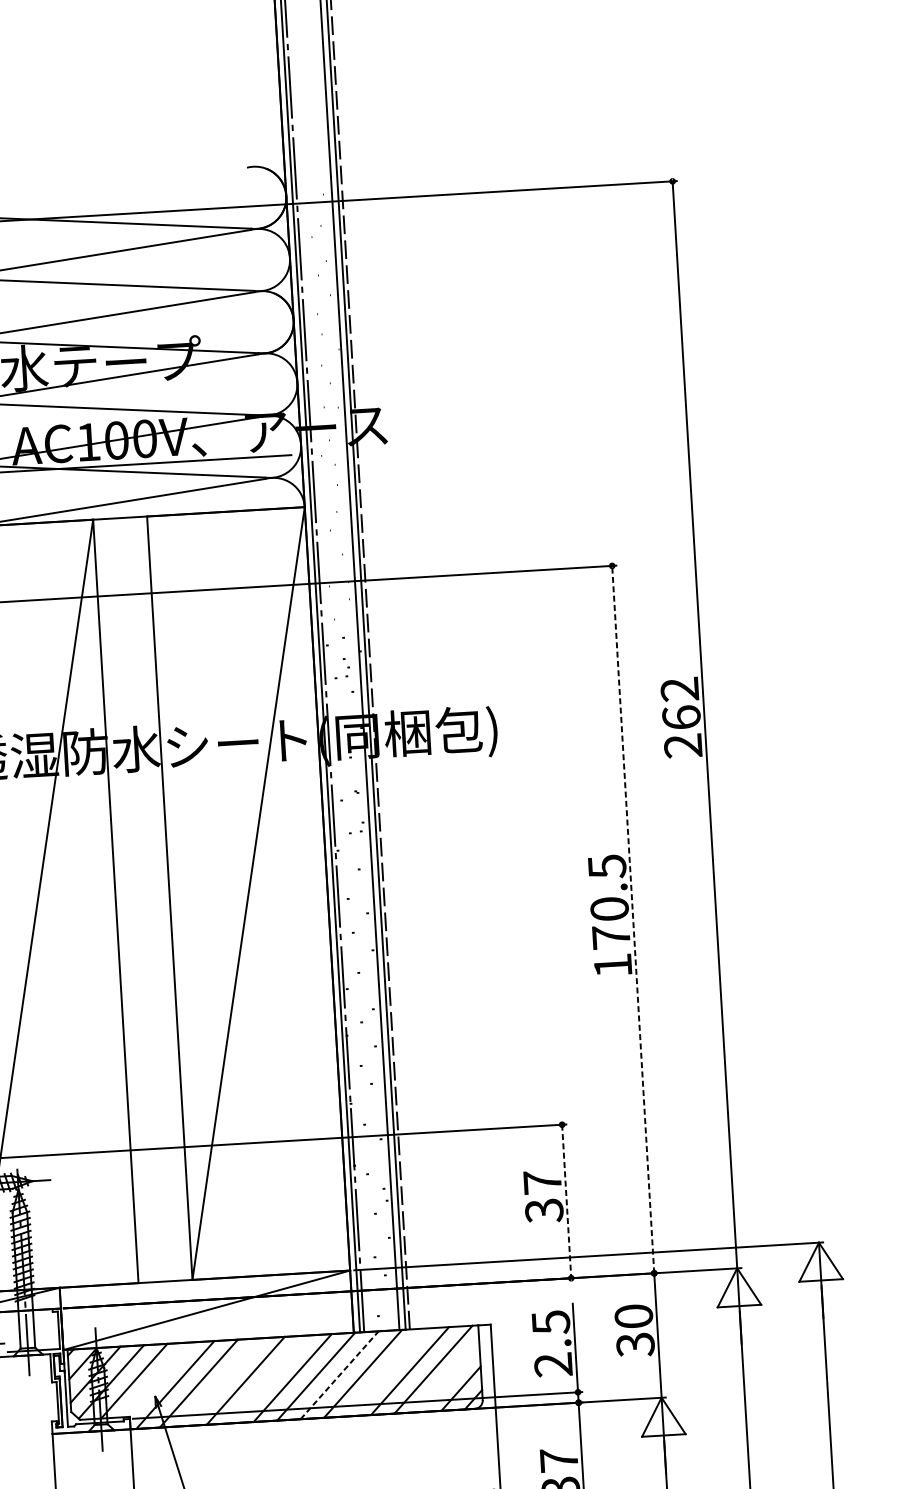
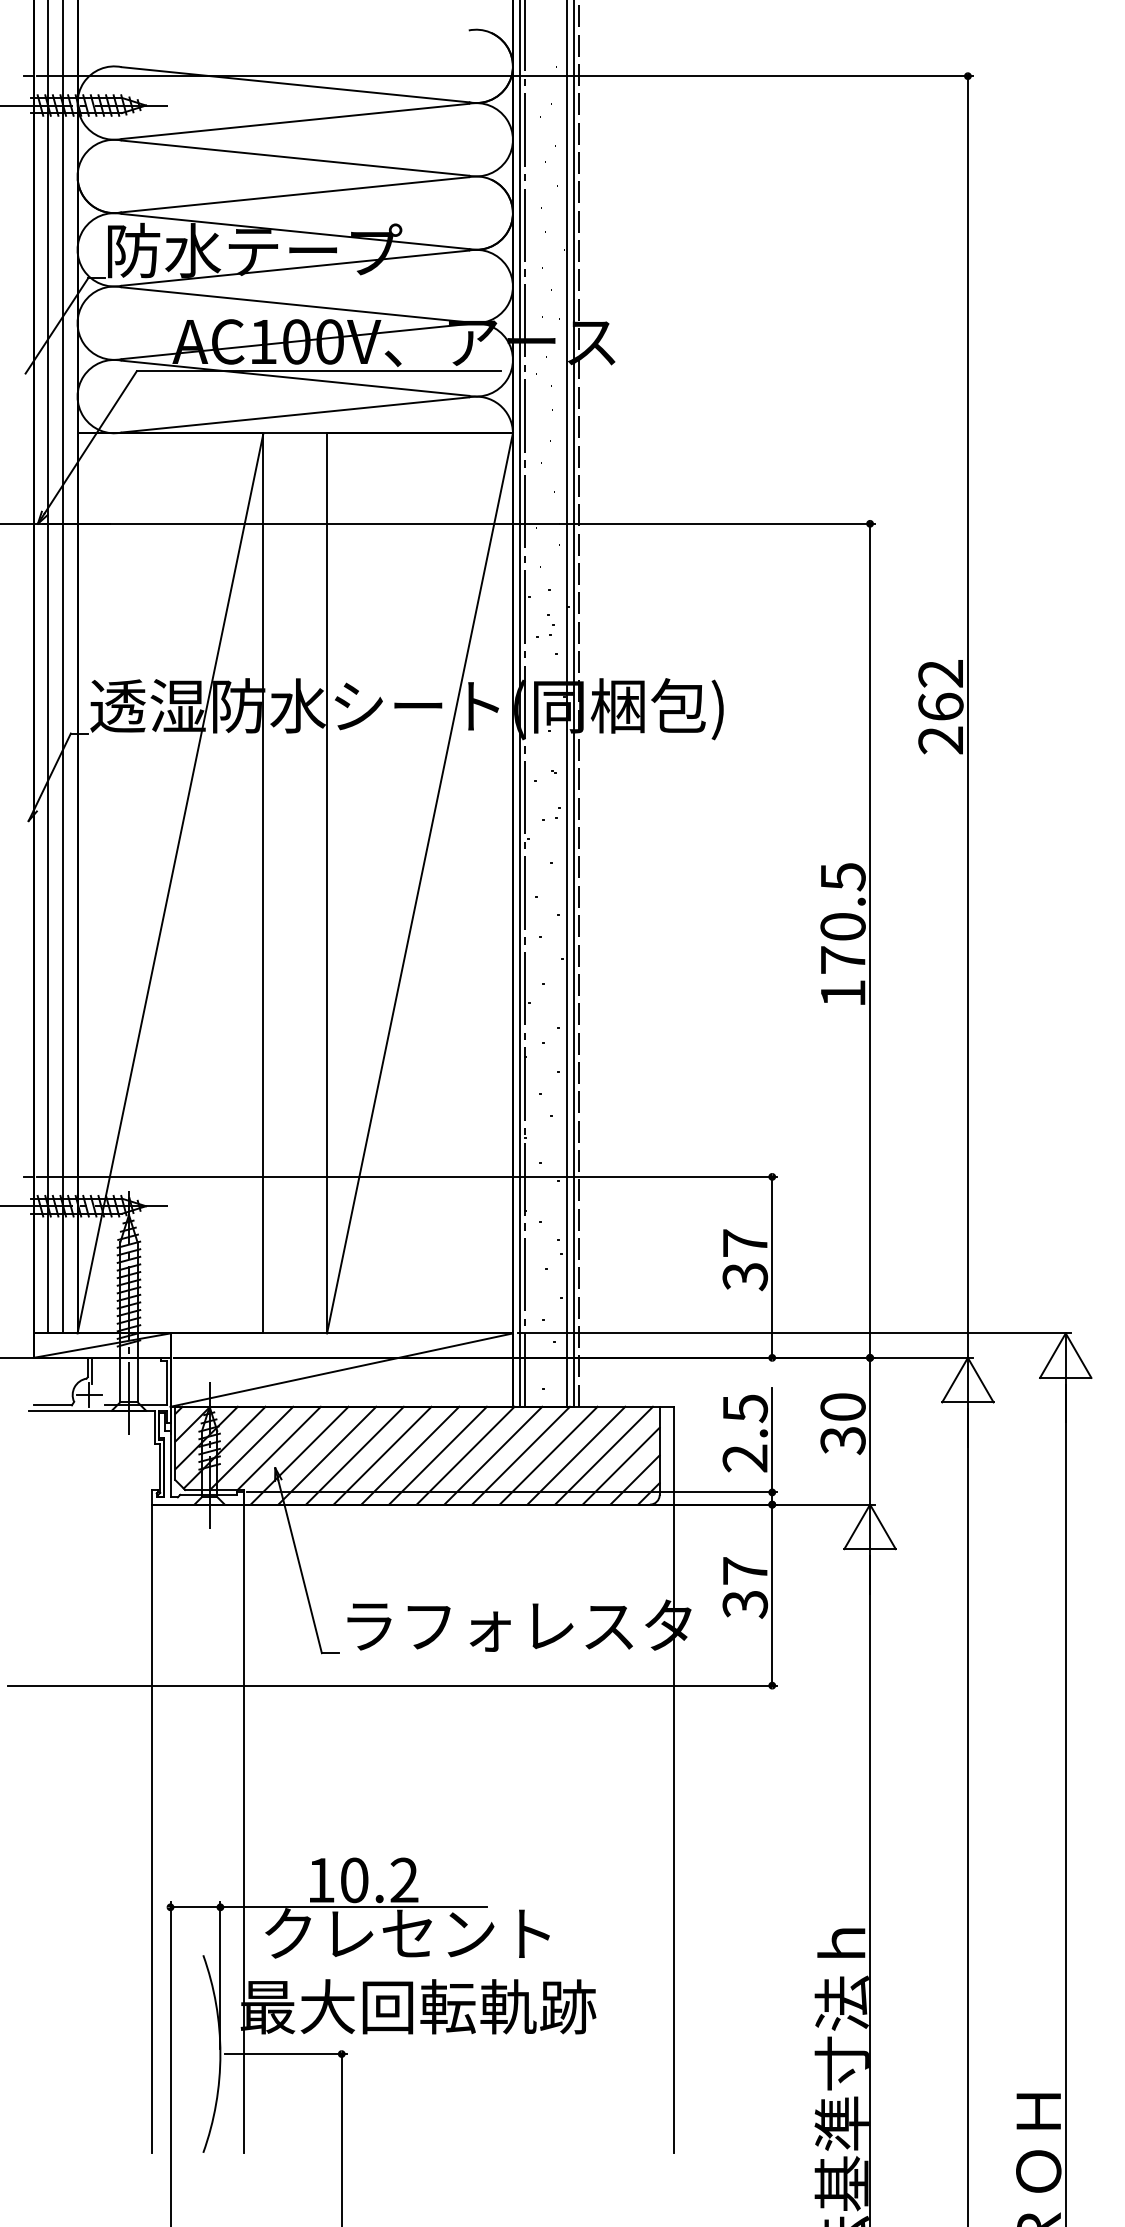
line: (633, 919) -> (870, 940), dashed -> solid
line: (566, 1201) -> (772, 1267), dashed -> solid
line: (386, 1372) -> (548, 1455), added
line: (339, 1375) -> (493, 1455), dashed -> solid
line: (447, 1377) -> (620, 1465), added
line: (157, 1379) -> (278, 1447), added
line: (269, 1379) -> (410, 1455), added
line: (221, 1382) -> (354, 1455), added

